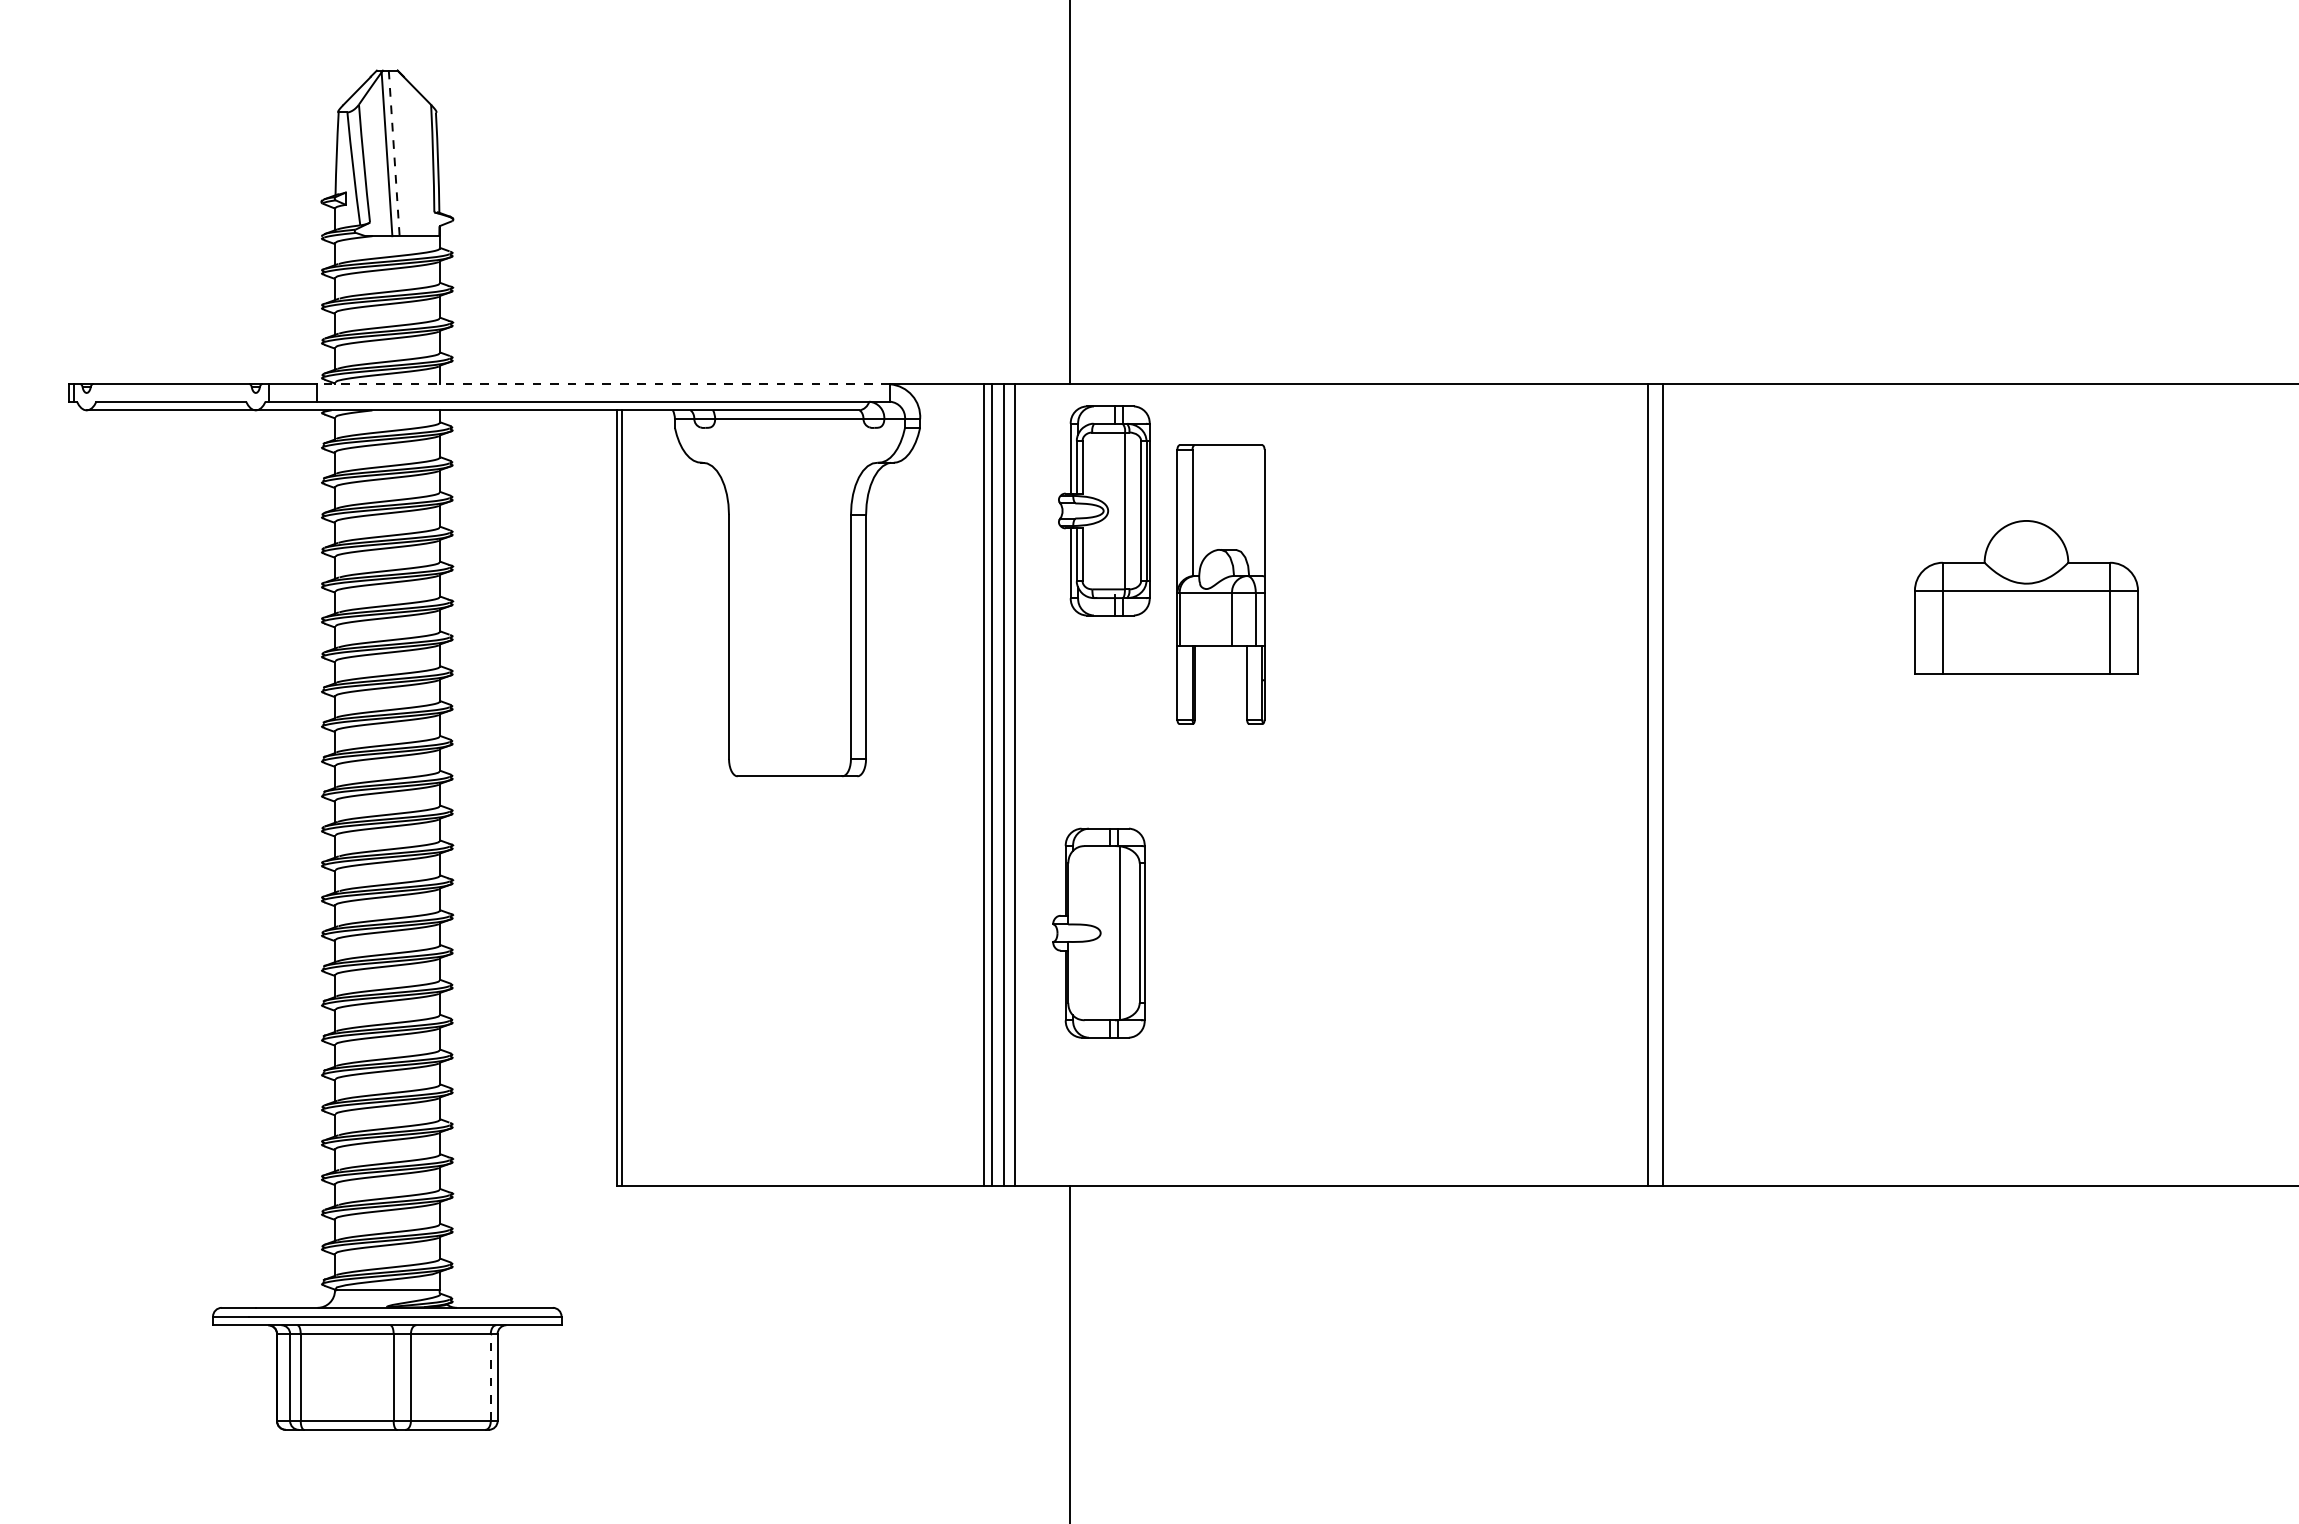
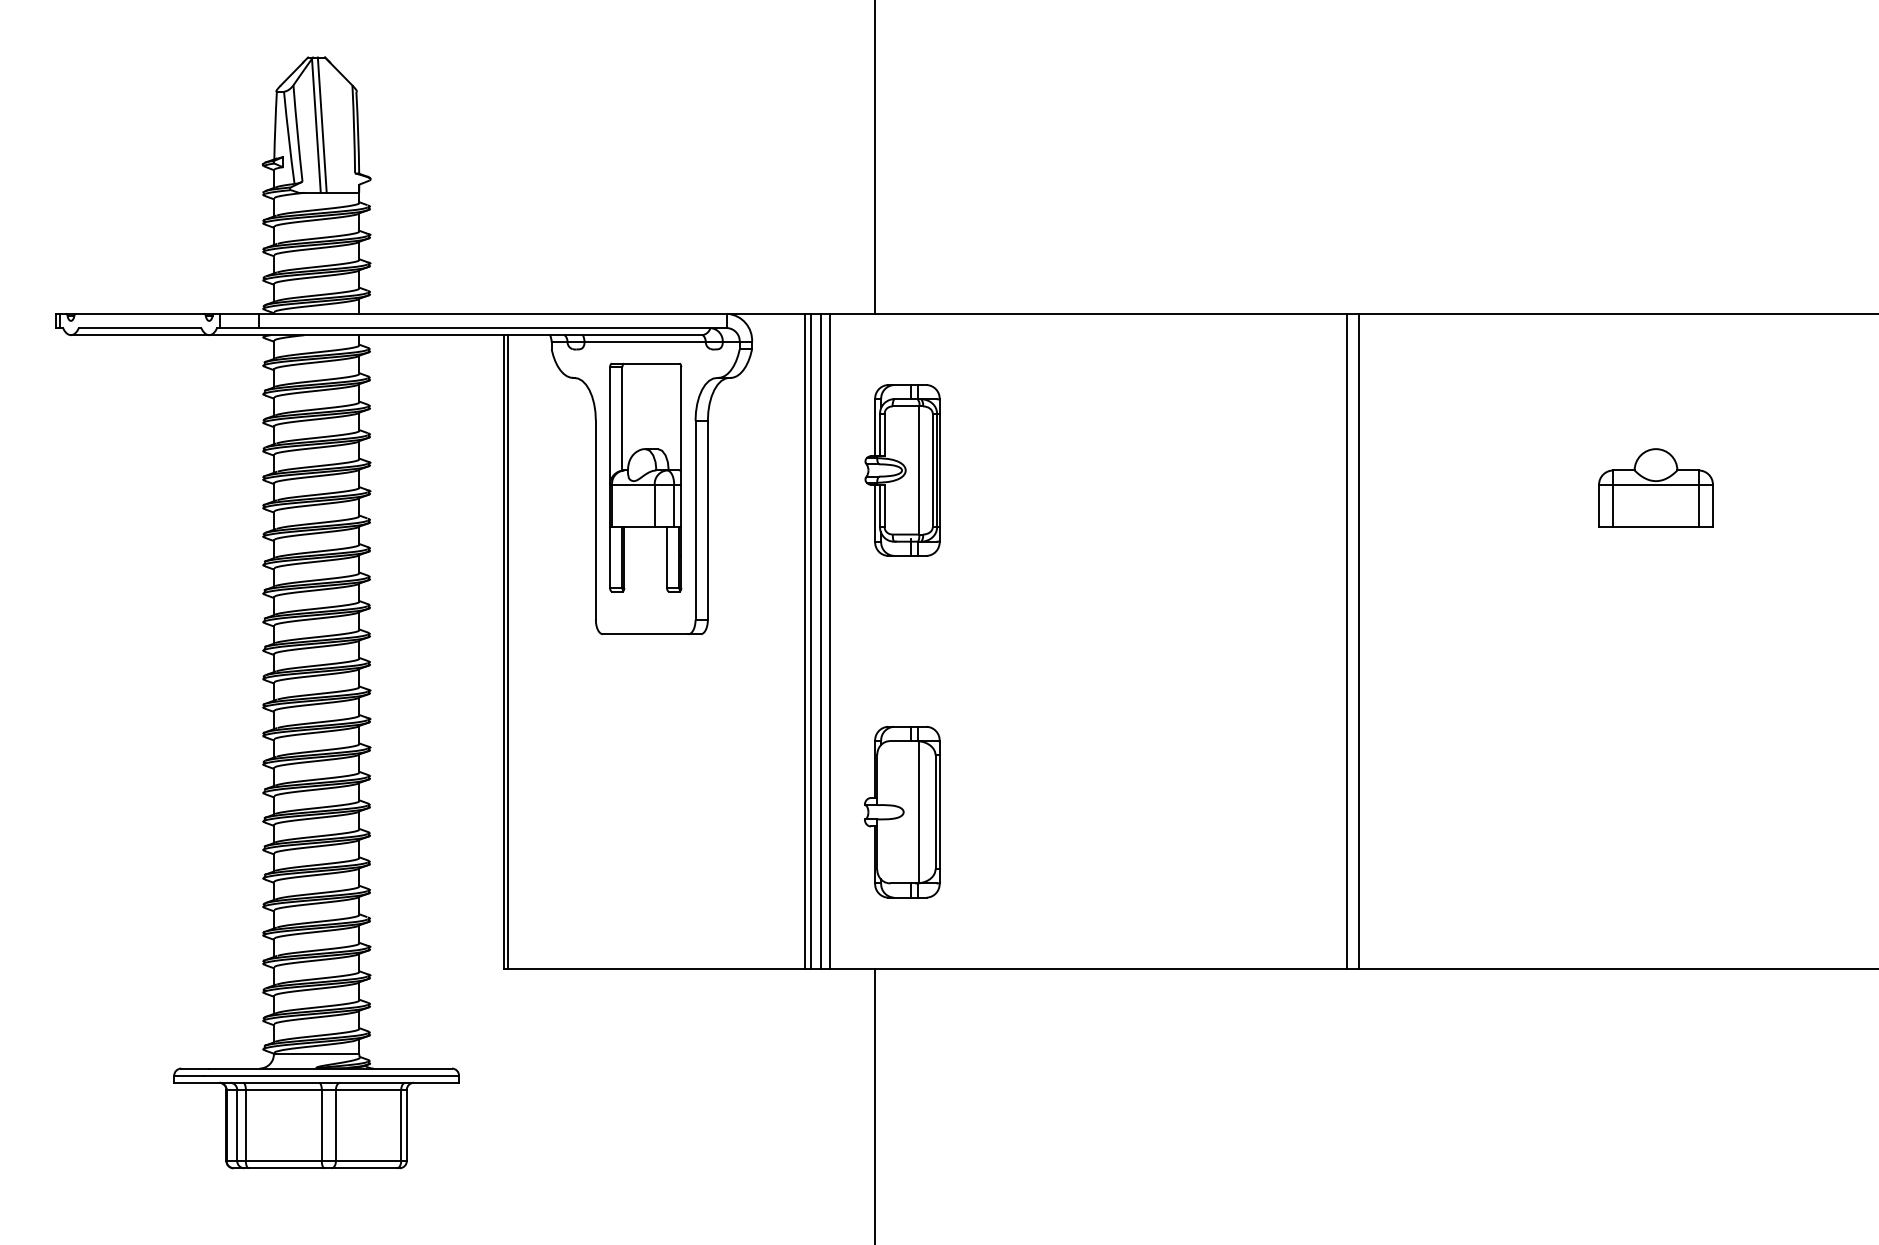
line: (394, 153) -> (322, 125), dashed -> solid
line: (603, 384) -> (493, 314), dashed -> solid
part: (1104, 510) -> (902, 470), moved
part: (1220, 584) -> (645, 477), moved
part: (2025, 597) -> (1655, 488), size x0.62
part: (1098, 932) -> (901, 811), moved
line: (490, 1377) -> (400, 1125), dashed -> solid

